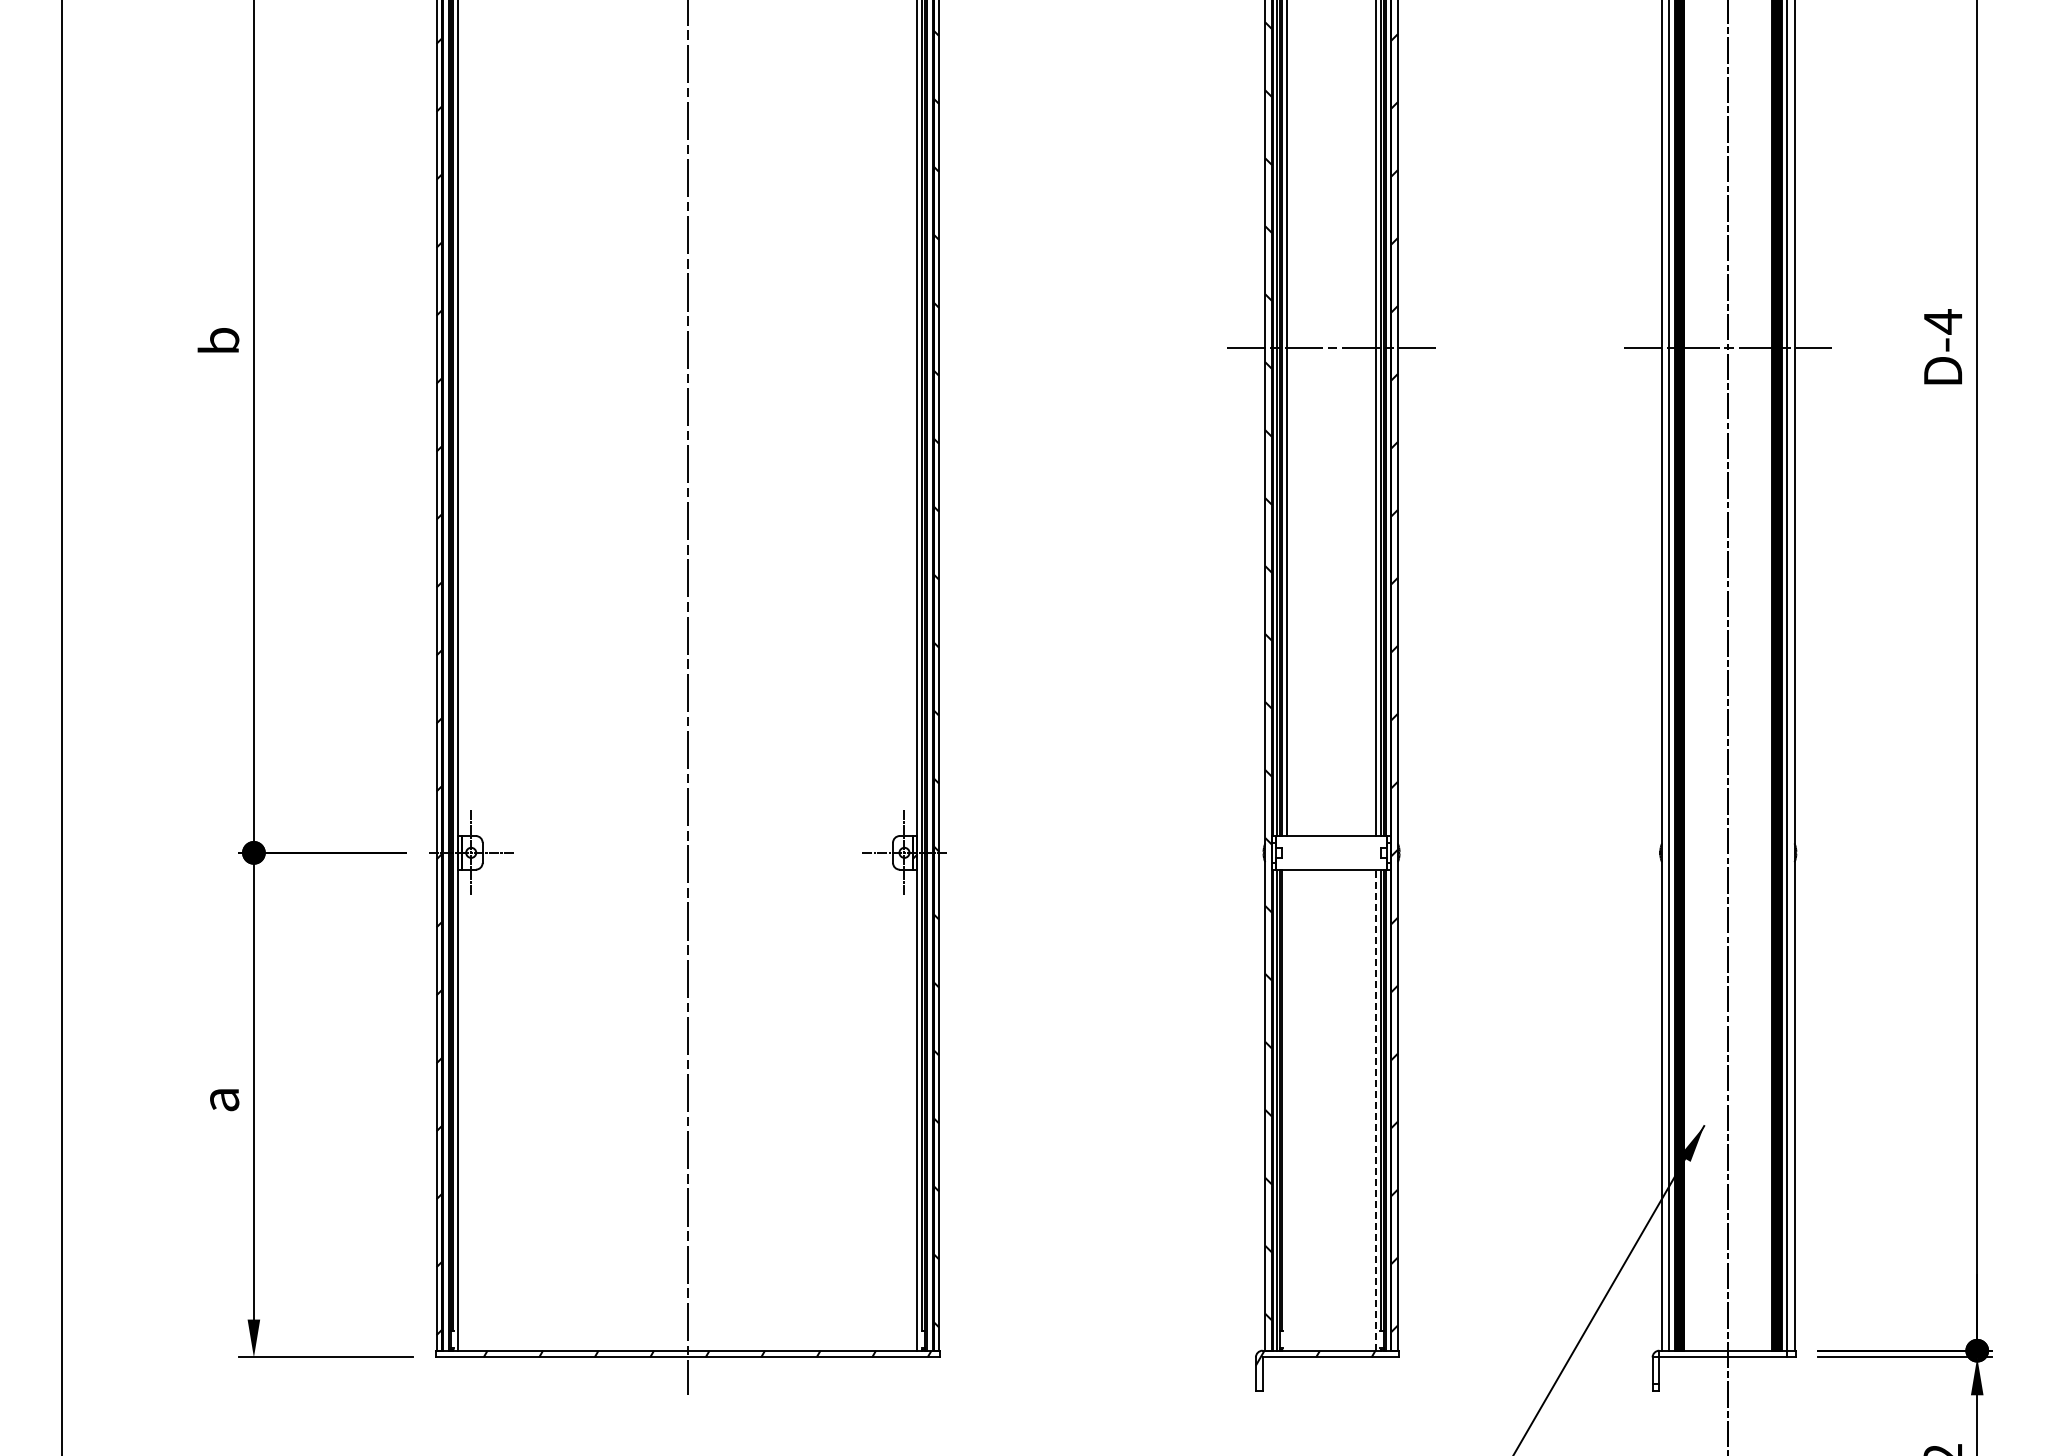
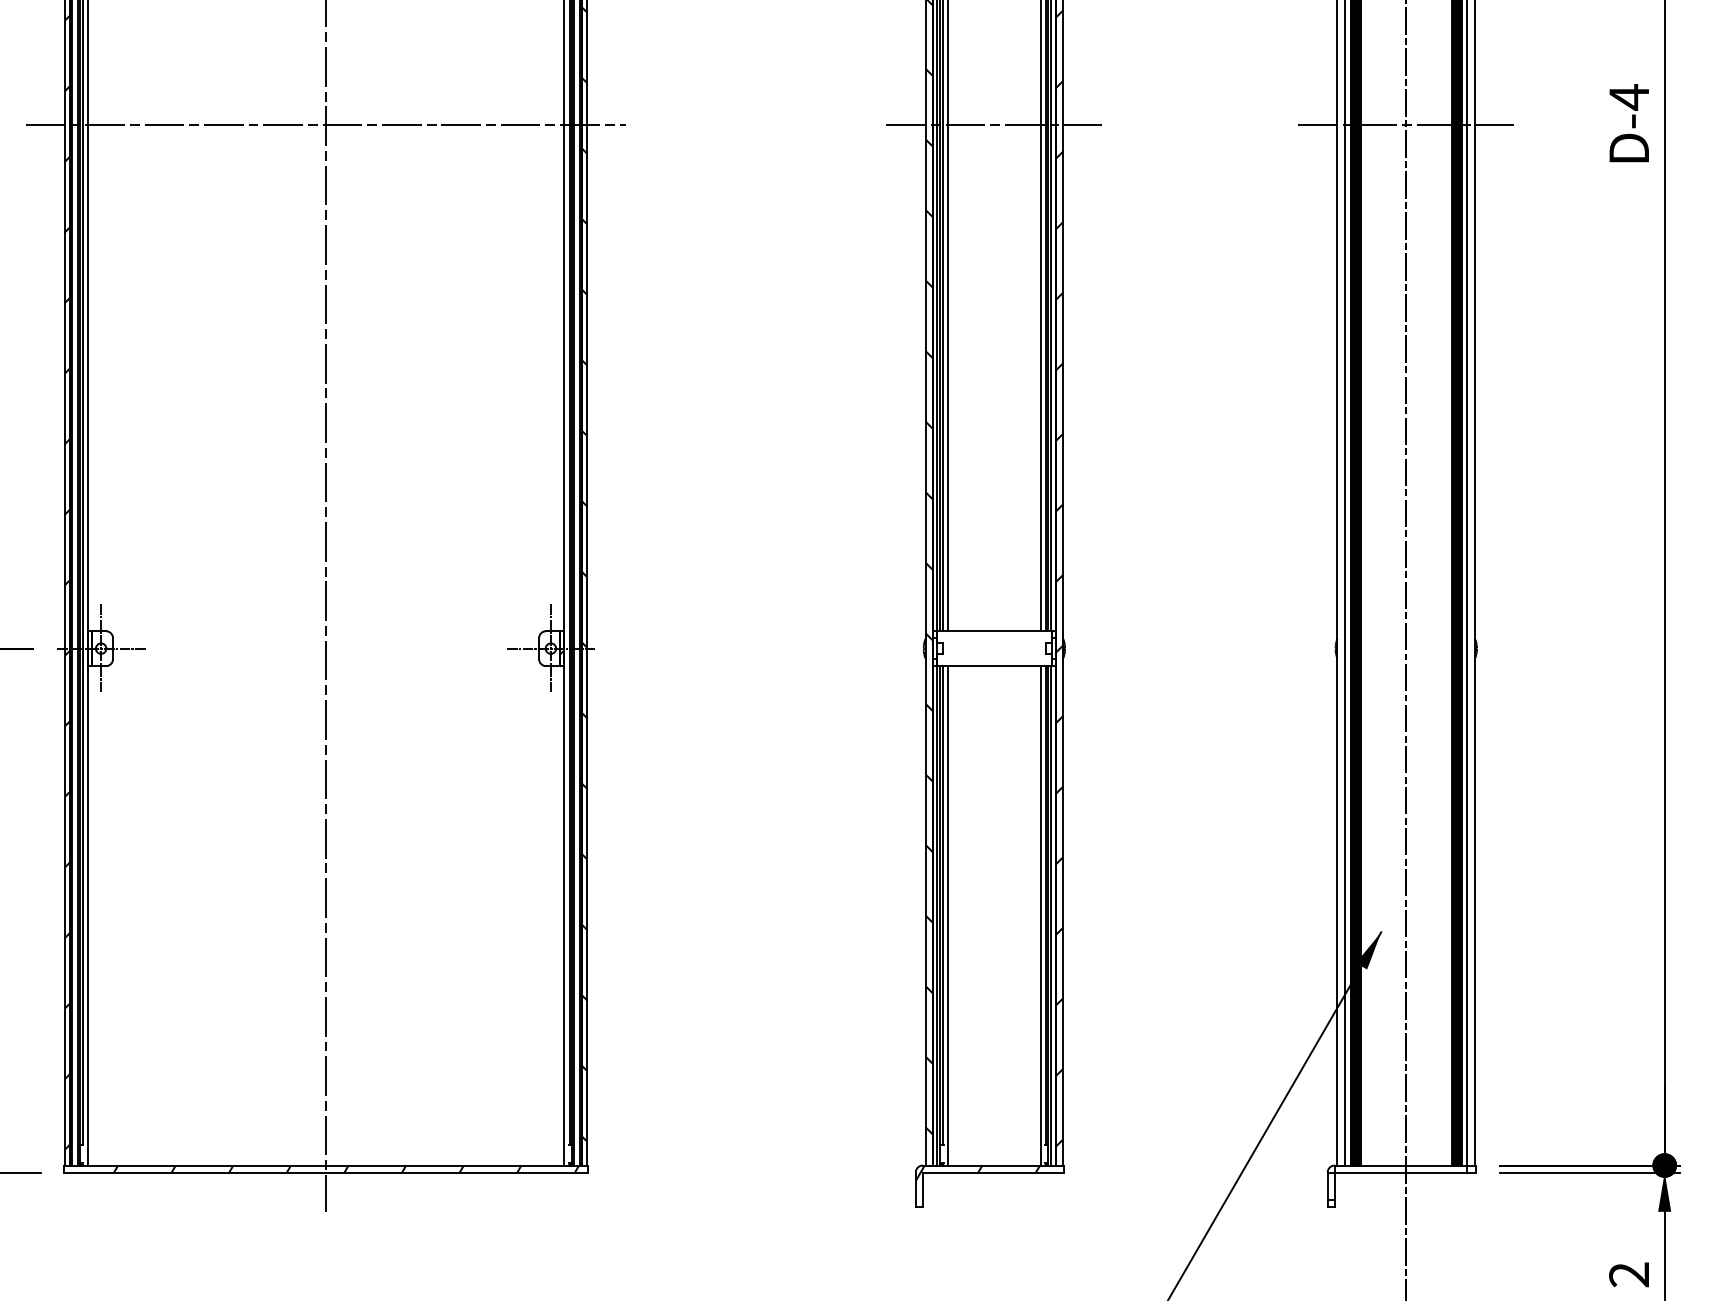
line: (687, 348) -> (325, 125), added
line: (1286, 1109) -> (947, 915), added
line: (1376, 1110) -> (1041, 916), dashed -> solid

